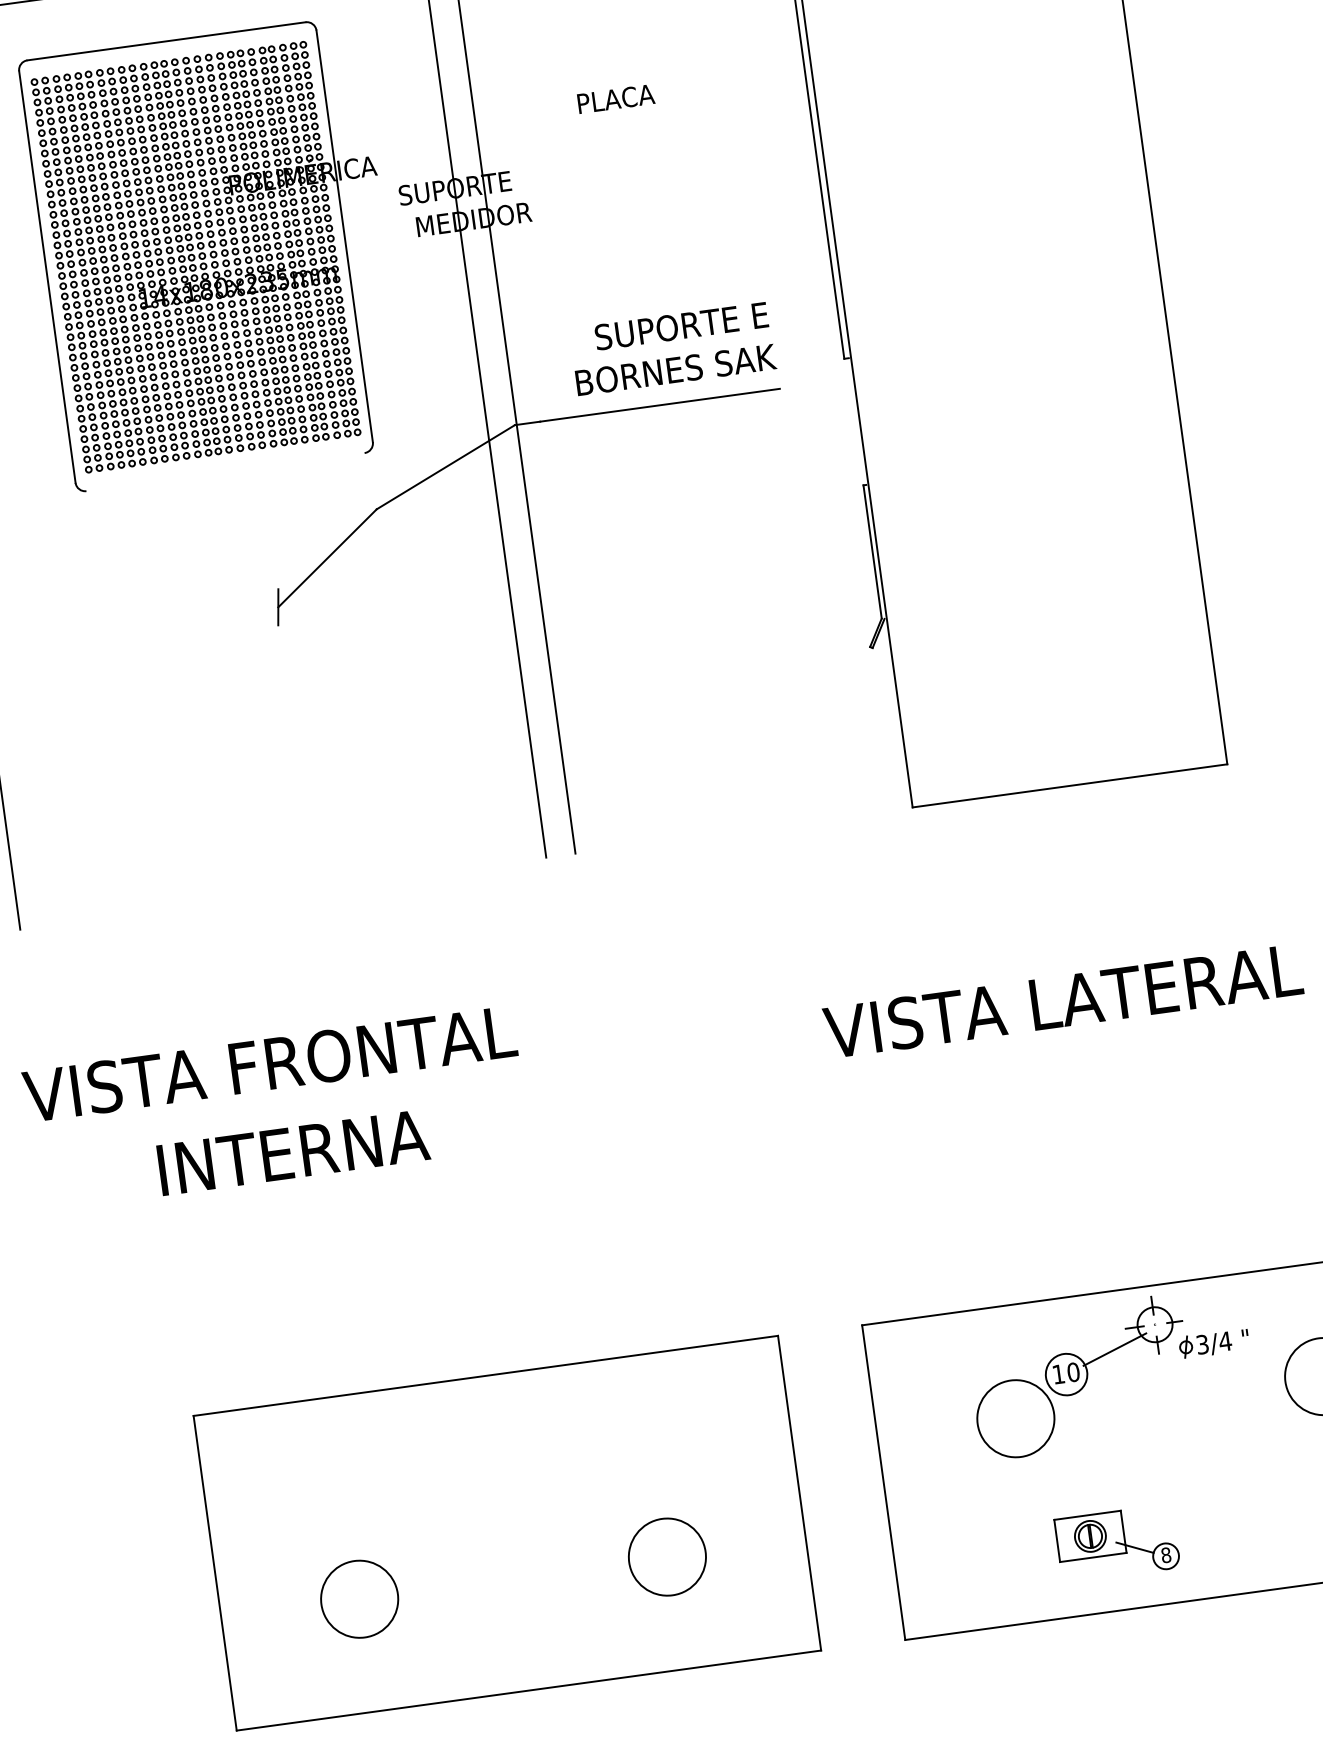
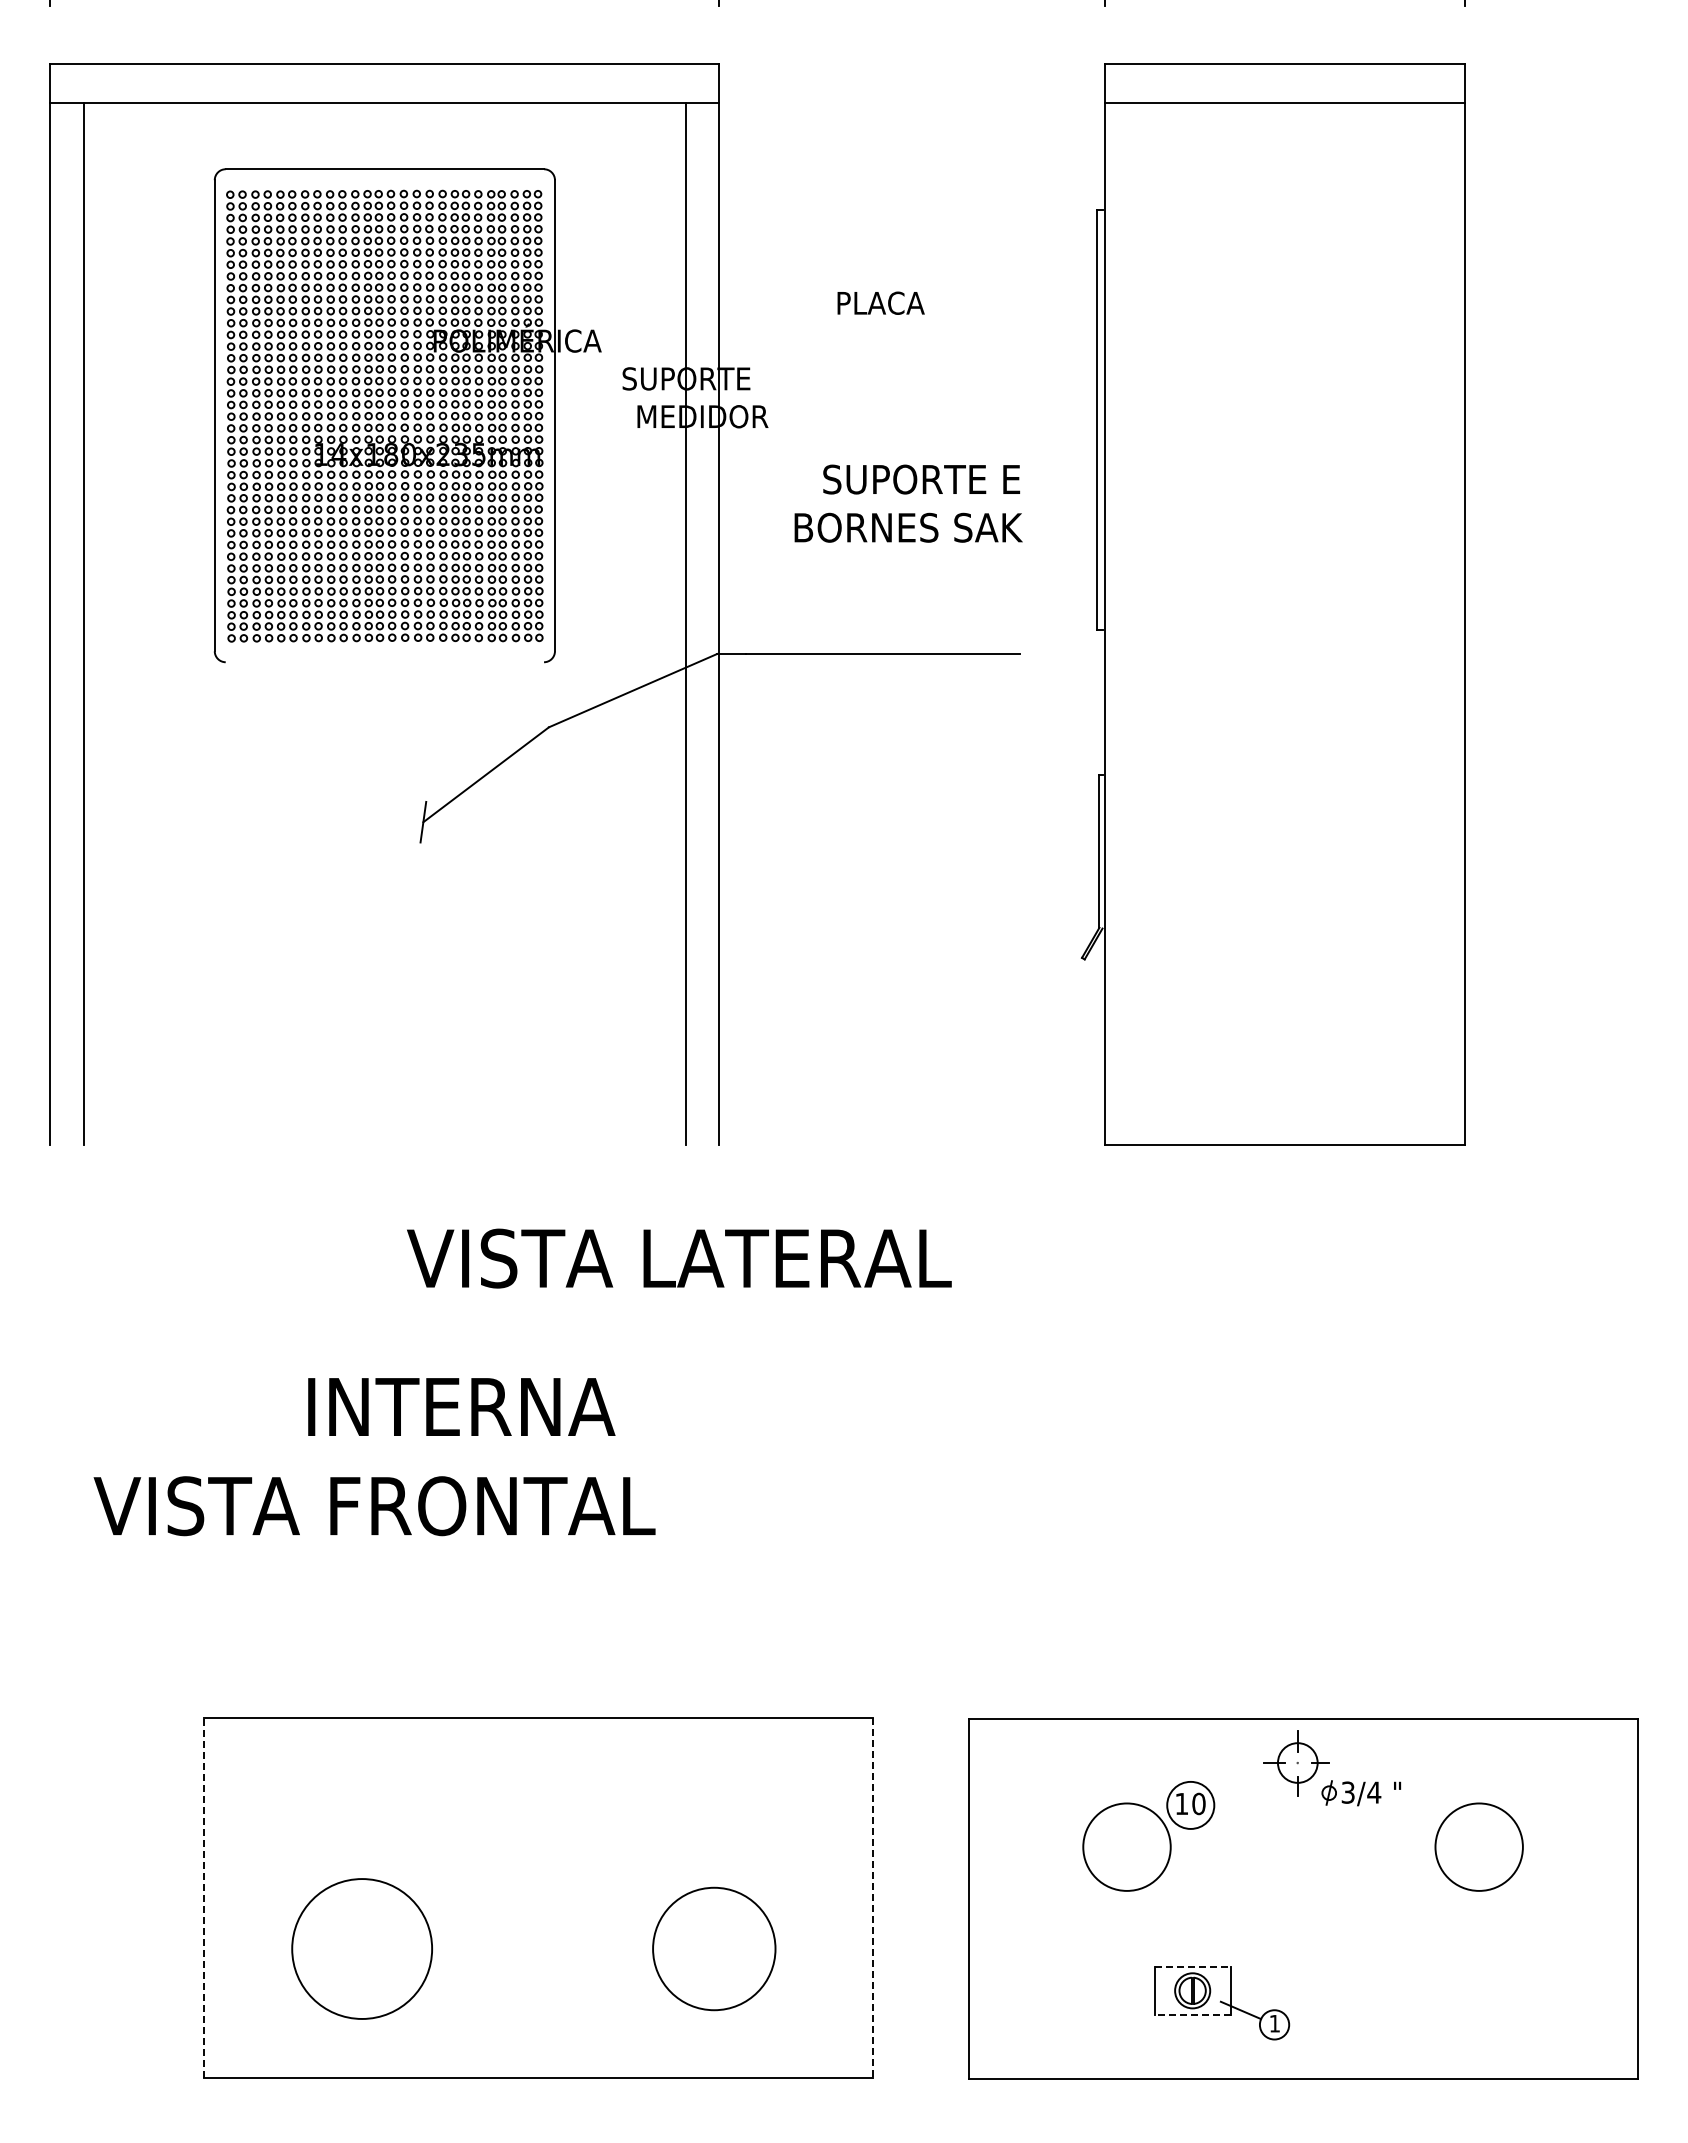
text: (673, 348) -> (908, 503), moved
text: (1063, 1001) -> (679, 1258), moved
text: (269, 1064) -> (374, 1506), moved
text: (293, 1152) -> (461, 1406), moved
line: (1114, 1349) -> (1248, 1784), removed
line: (799, 1494) -> (872, 1898), solid -> dashed
line: (1088, 1515) -> (1193, 1966), solid -> dashed
text: (1165, 1555) -> (1274, 2023), 8 -> 1
circle: (667, 1556) -> (714, 1948), size x1.4
line: (1093, 1557) -> (1192, 2014), solid -> dashed
line: (214, 1573) -> (203, 1897), solid -> dashed
circle: (359, 1598) -> (361, 1948), size x1.6

